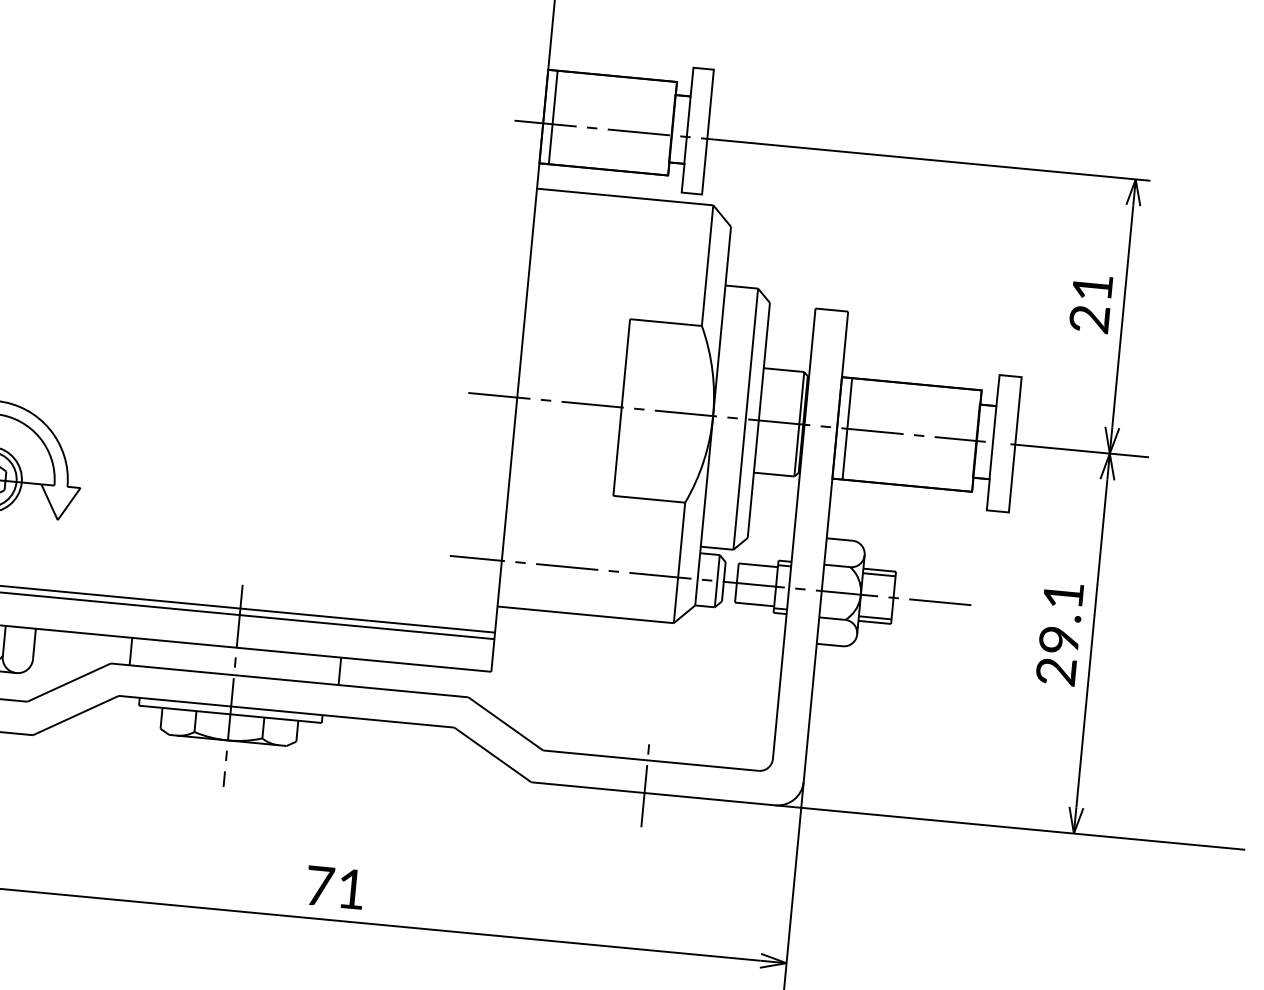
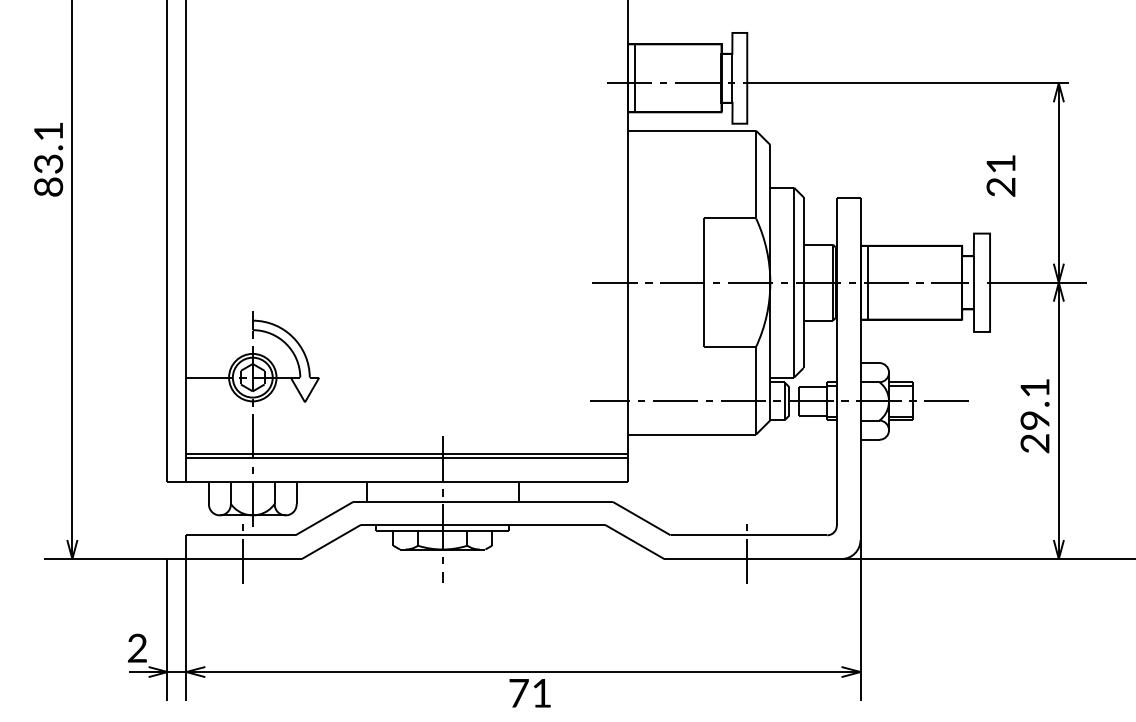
text: (1090, 303) -> (1000, 175), moved
text: (334, 887) -> (529, 693), moved

